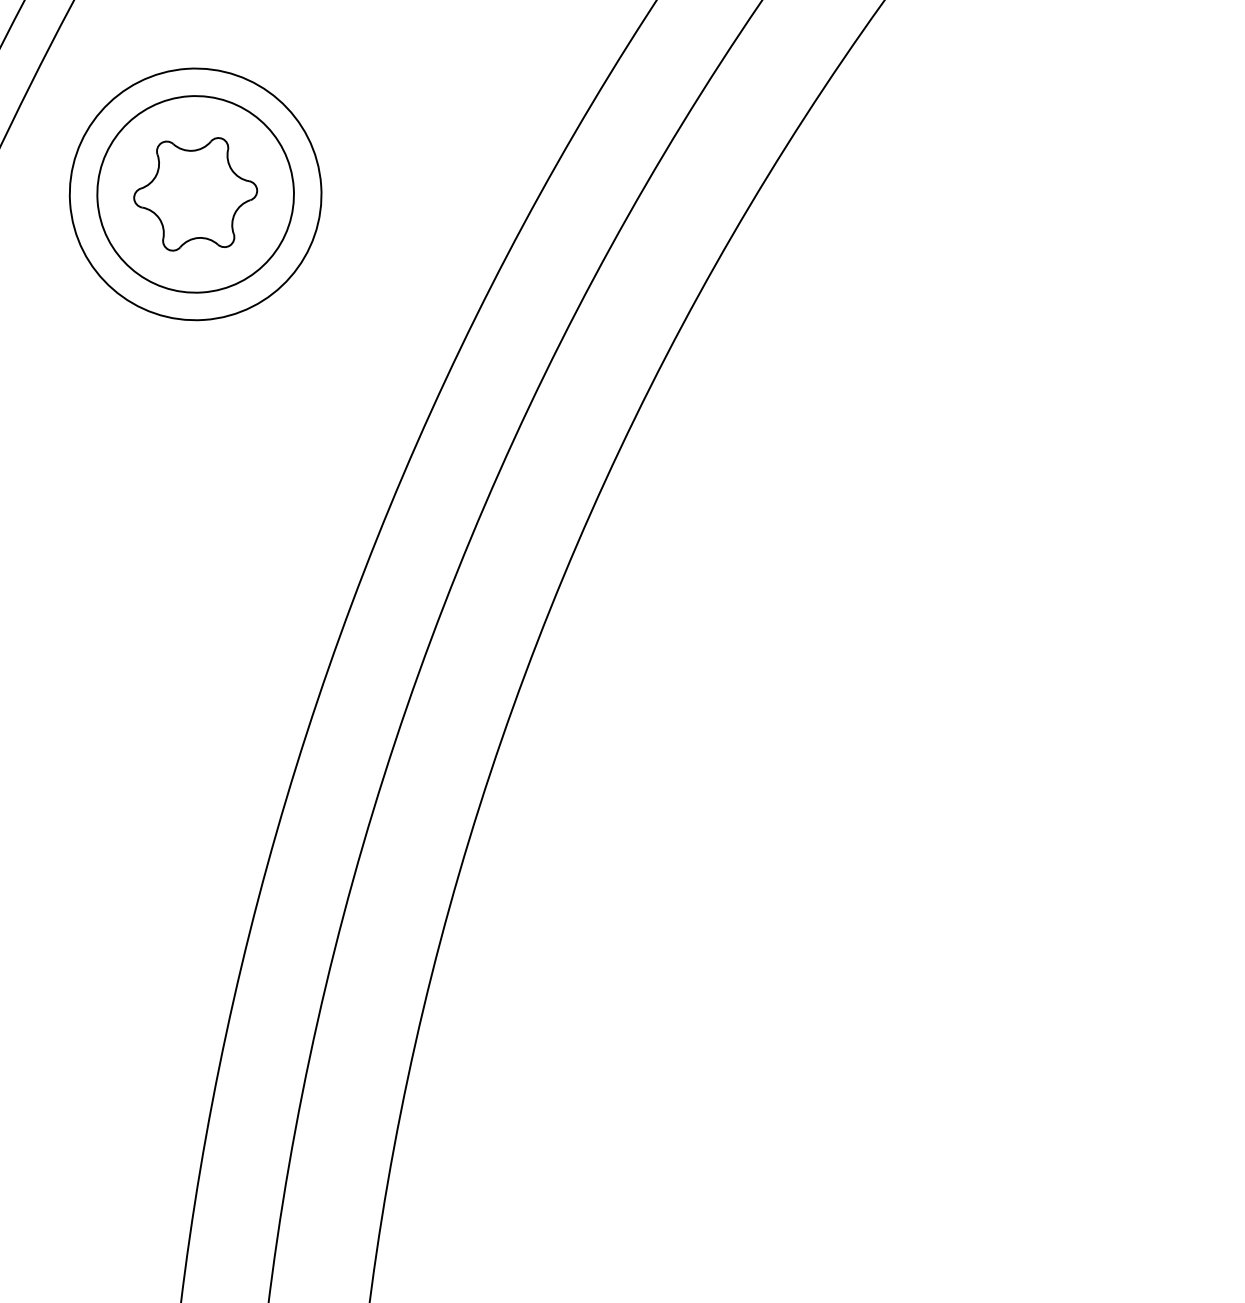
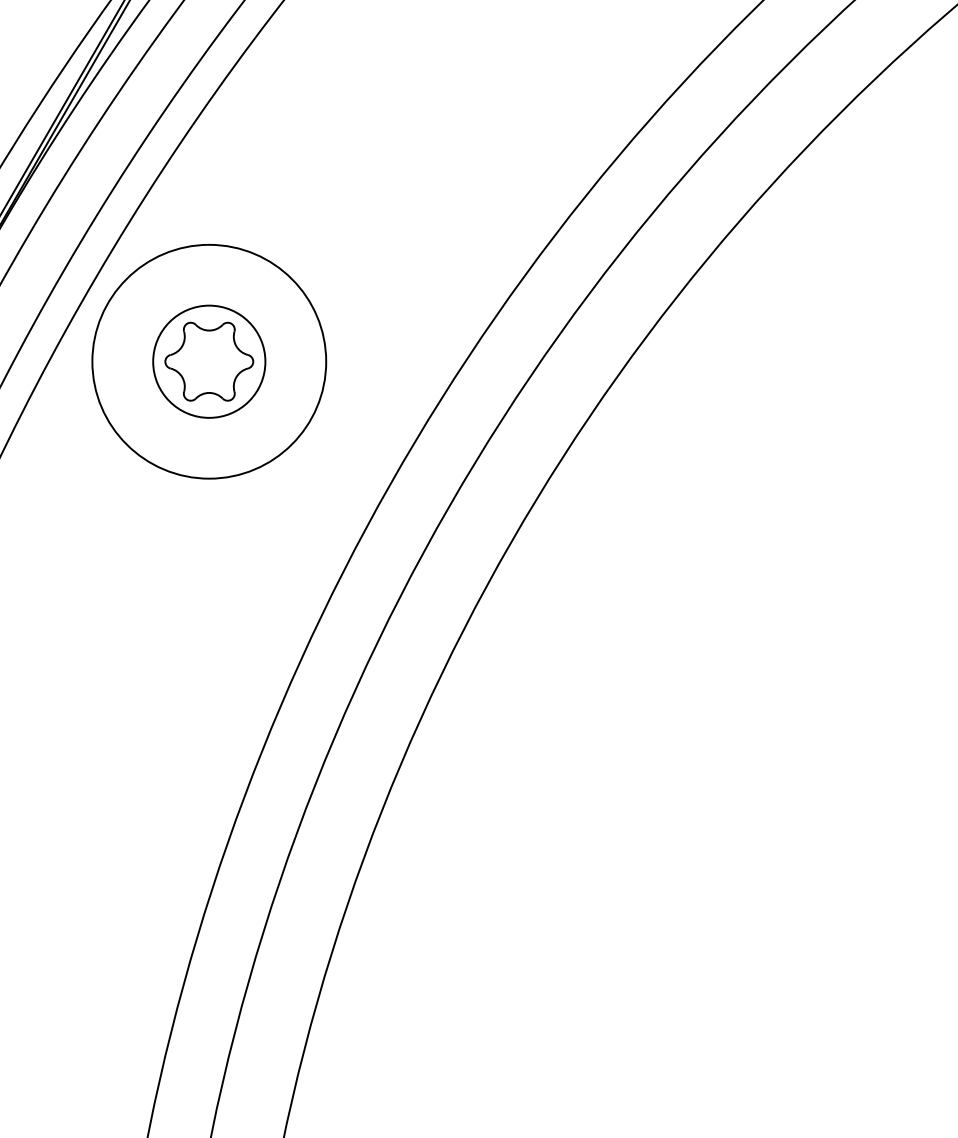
circle: (195, 194) -> (209, 361), size x0.62
circle: (195, 194) -> (209, 361), size x1.67

